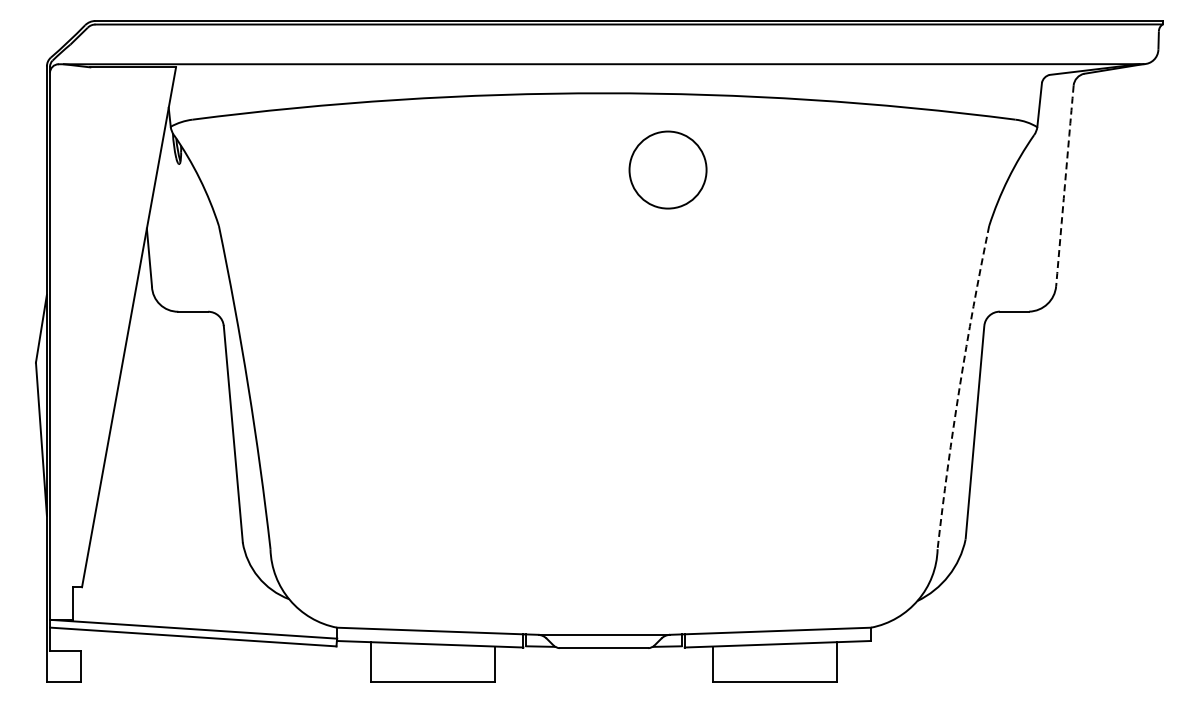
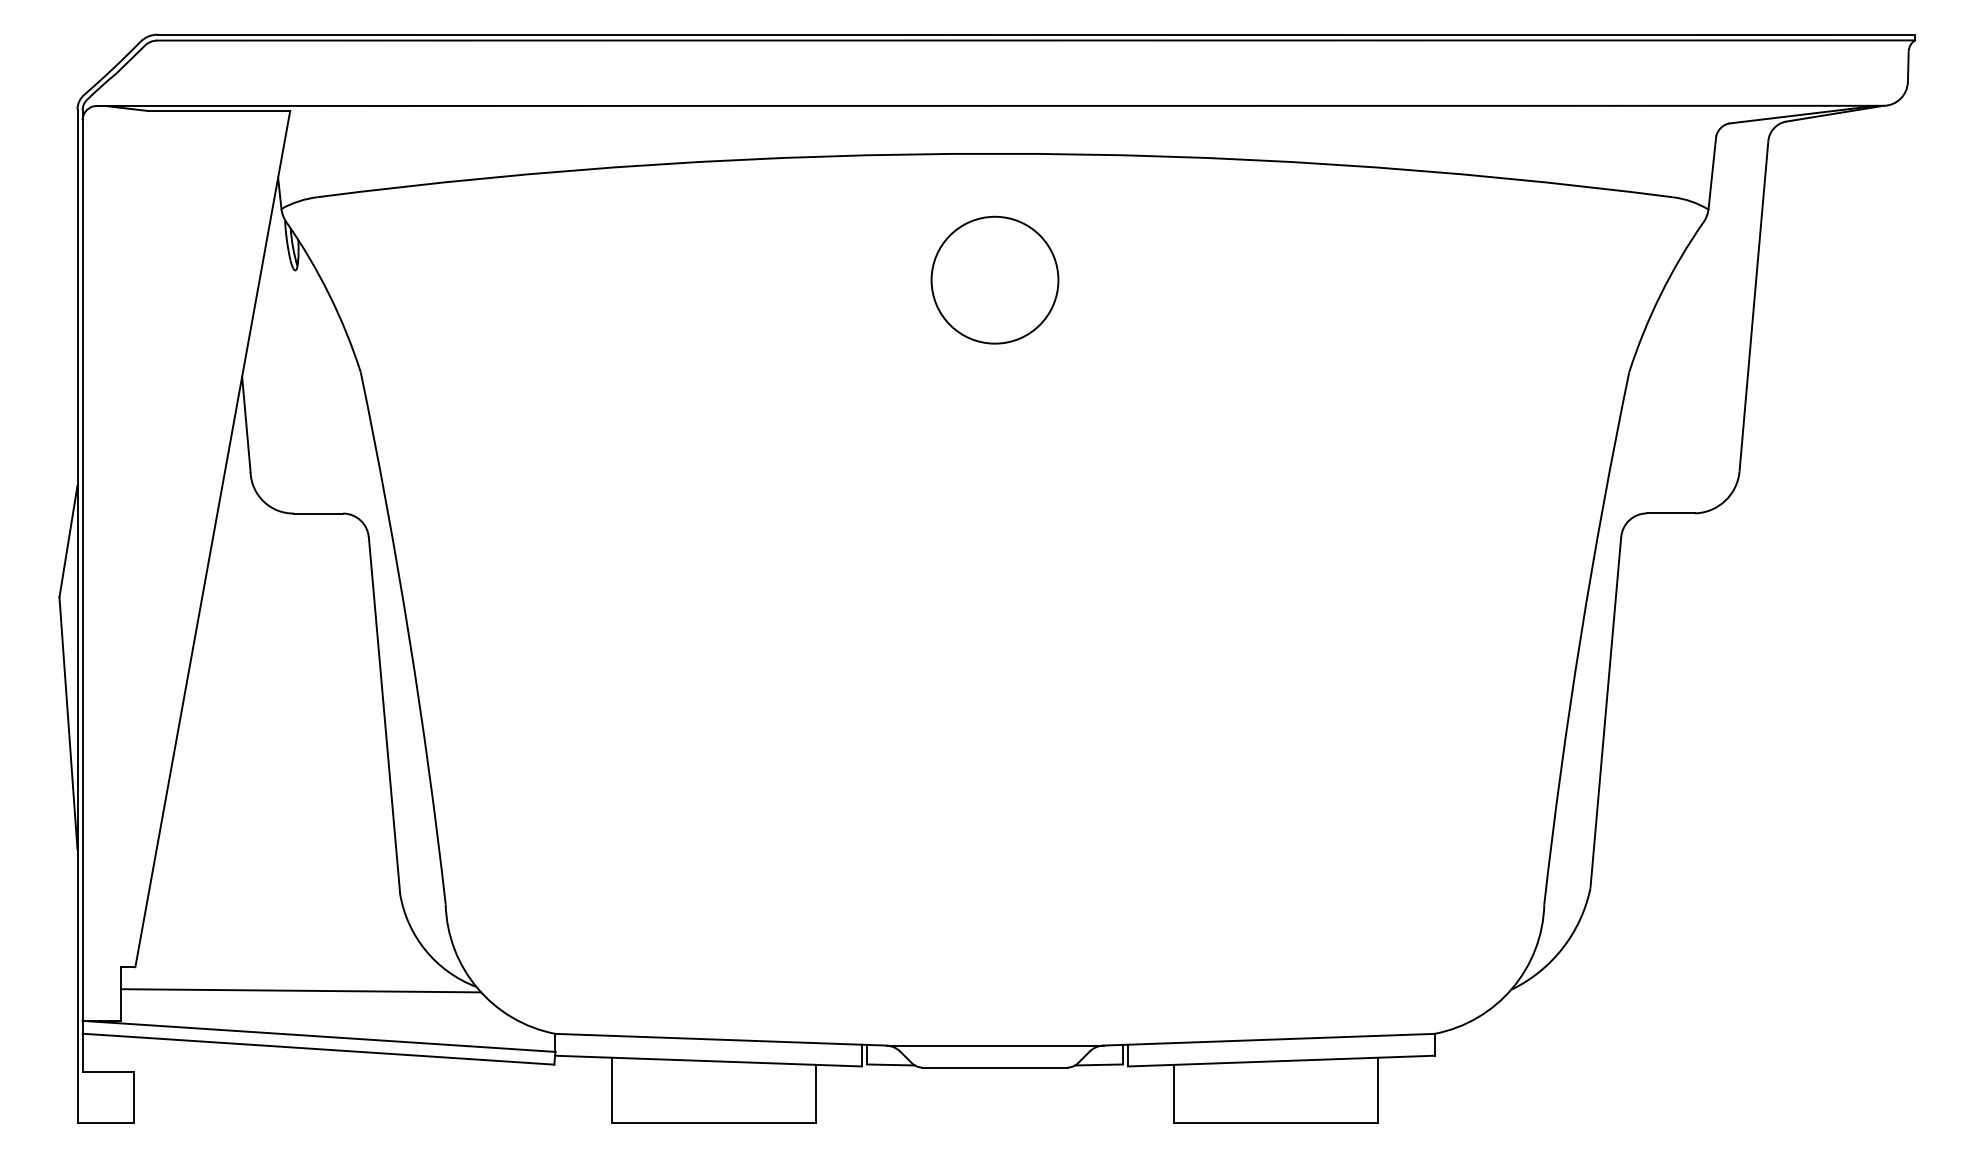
circle: (667, 169) -> (994, 279), moved
arc: (1064, 185) -> (1753, 305), dashed -> solid
arc: (959, 387) -> (1580, 638), dashed -> solid
line: (182, 601) -> (300, 990), added

